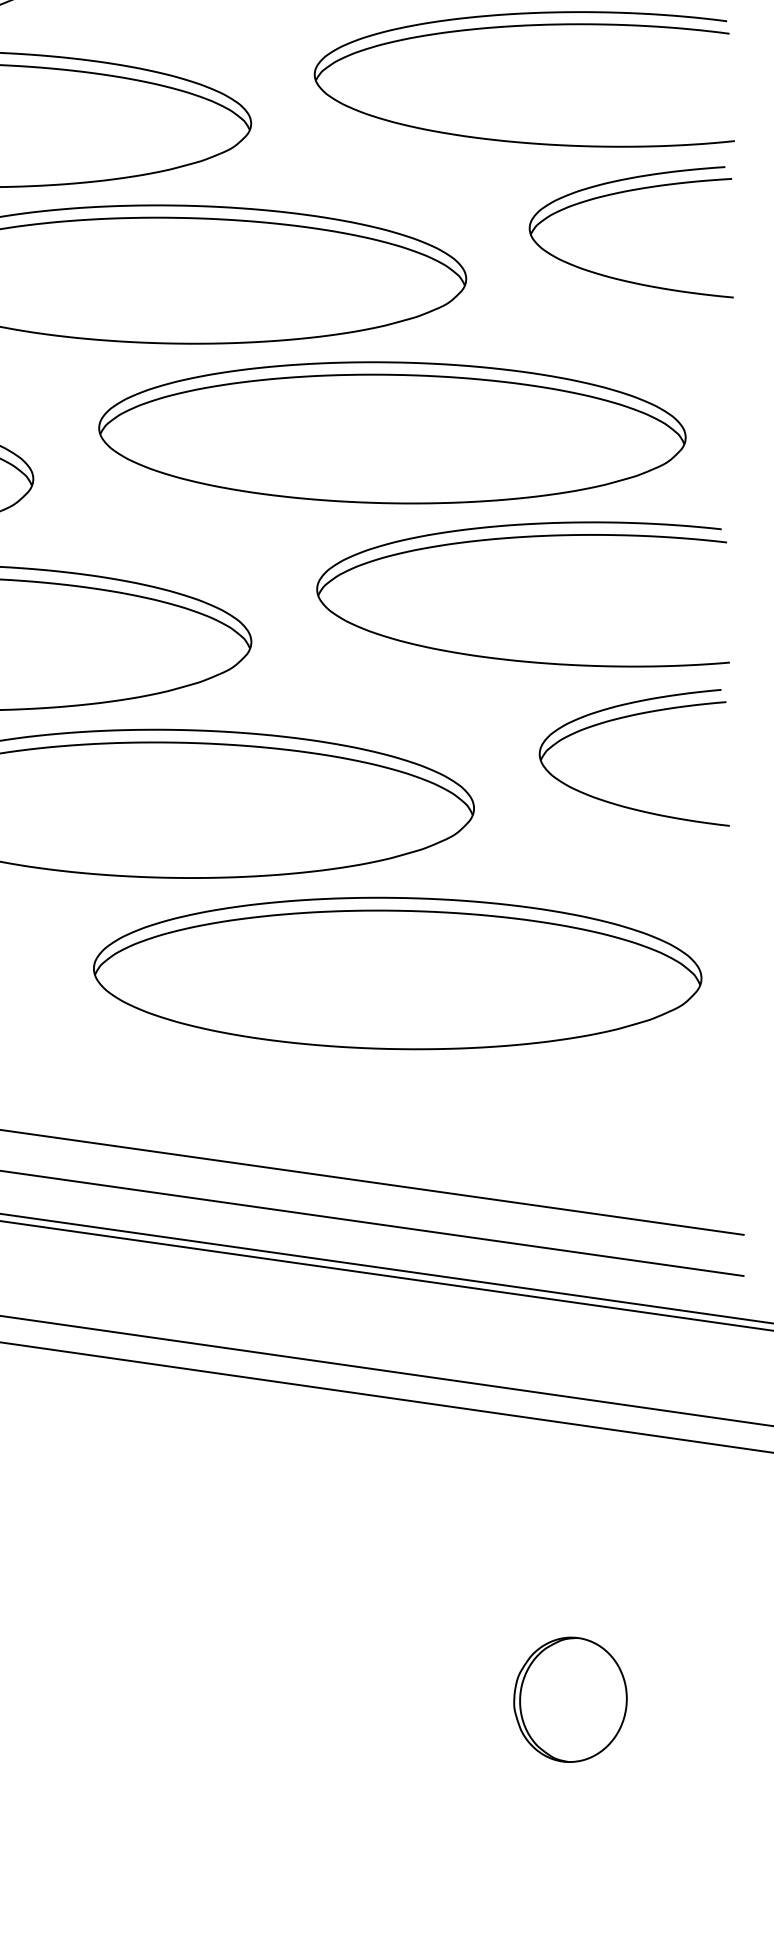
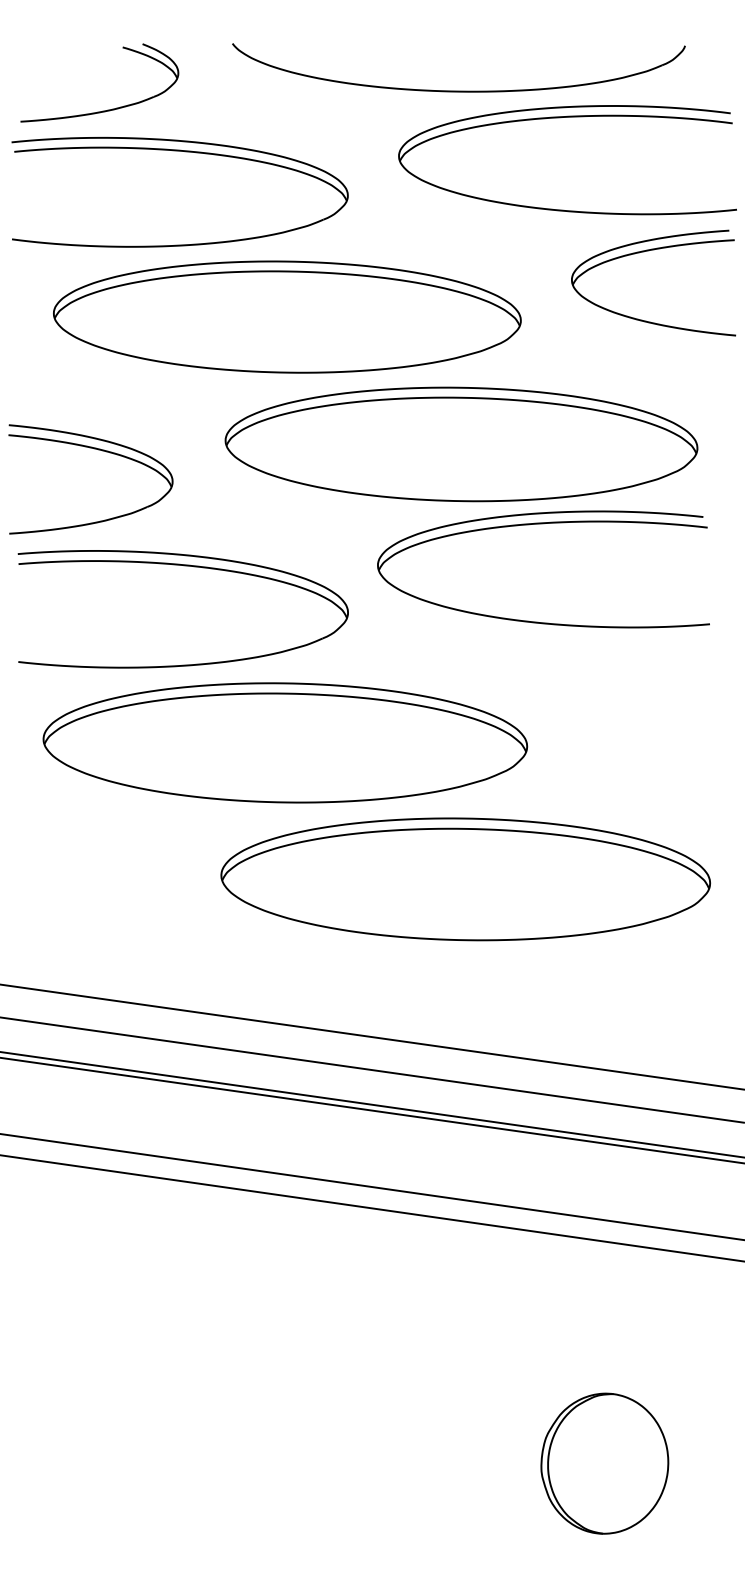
part: (522, 538) -> (543, 524), moved
part: (623, 718) -> (647, 674), removed
part: (570, 1699) -> (604, 1463), size x1.4

